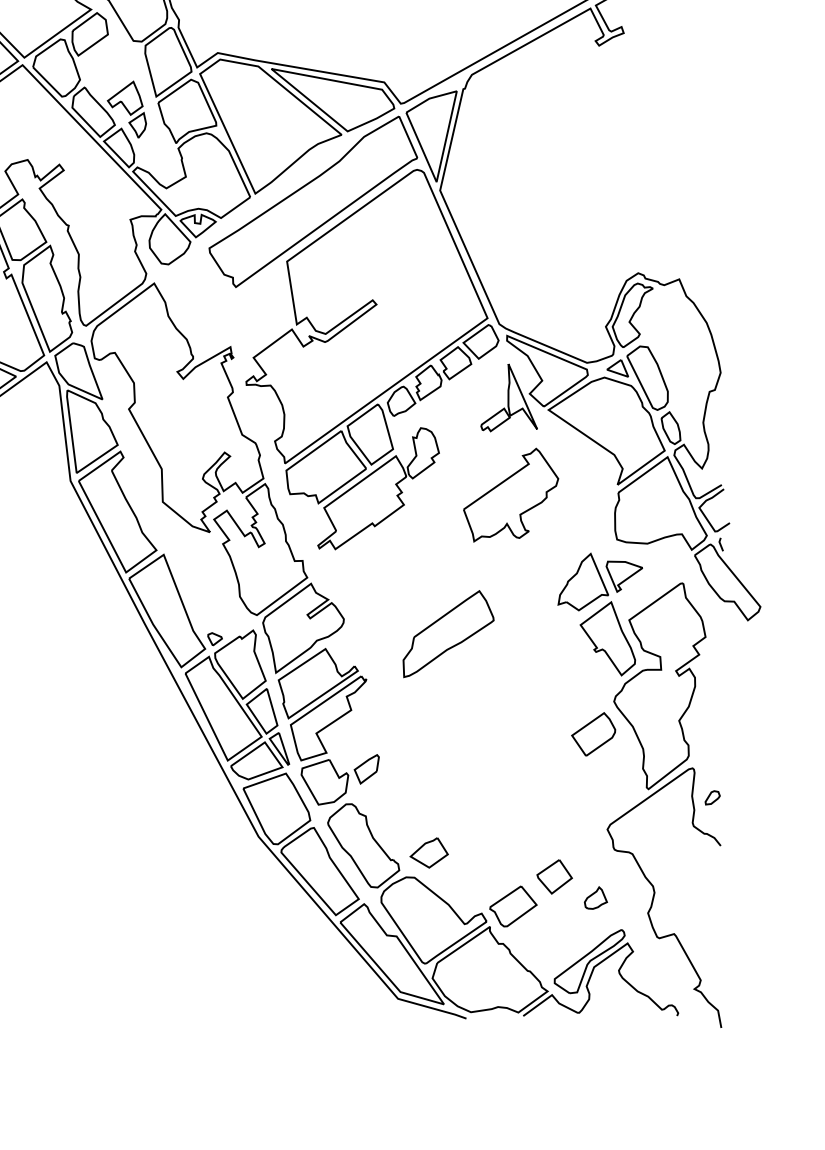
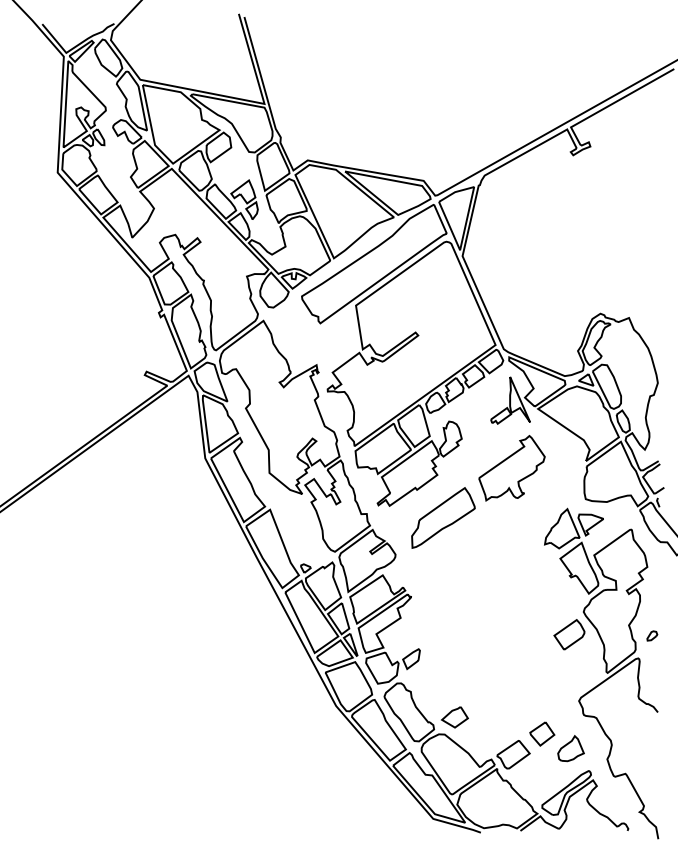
part: (448, 633) -> (443, 517), moved
part: (712, 797) -> (652, 635), moved
part: (595, 897) -> (570, 748), size x1.67

